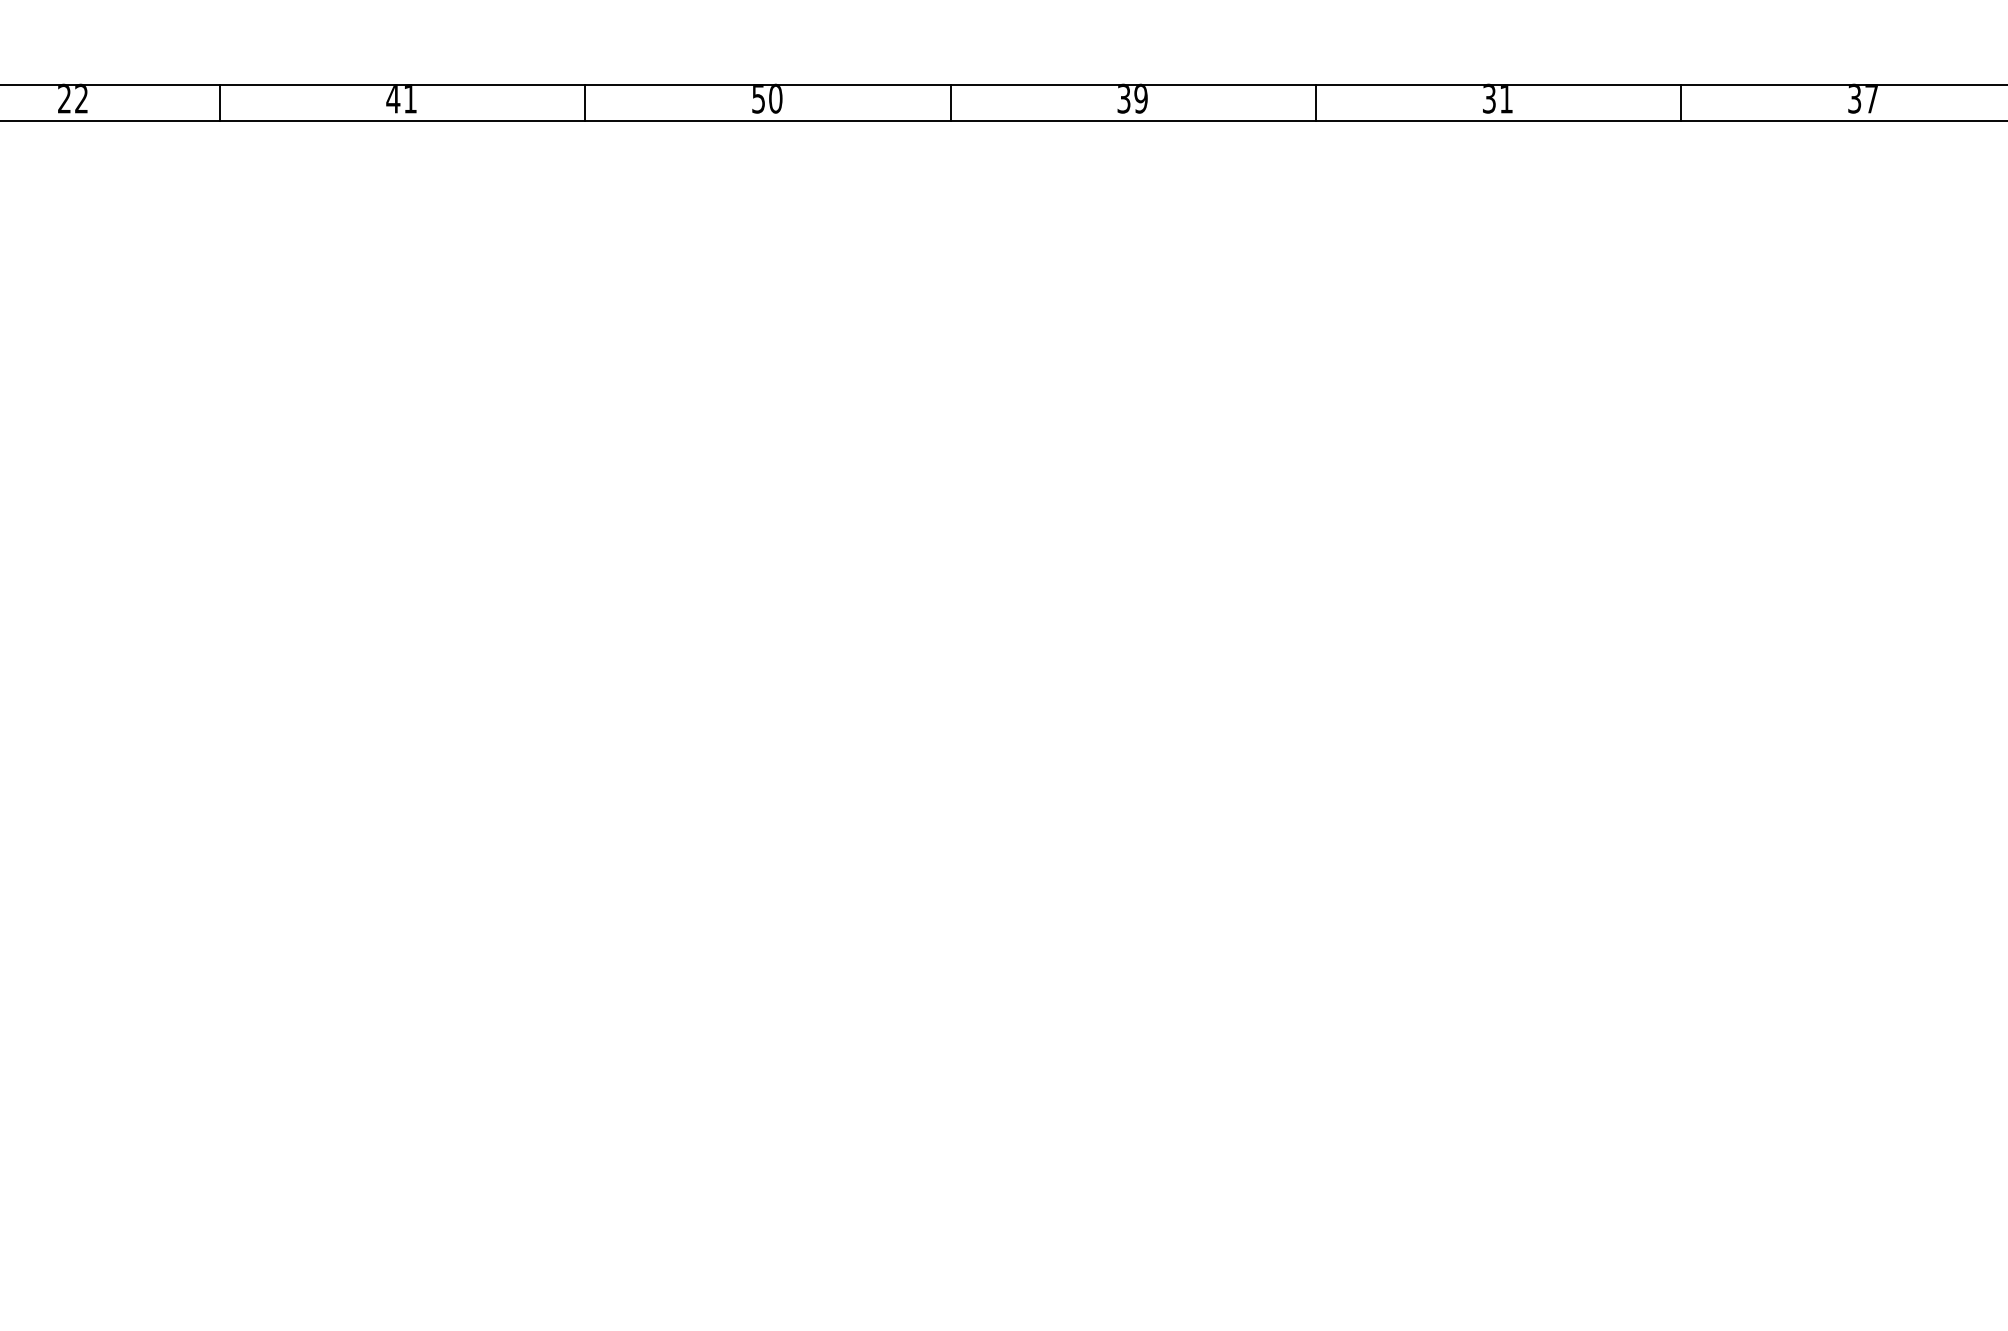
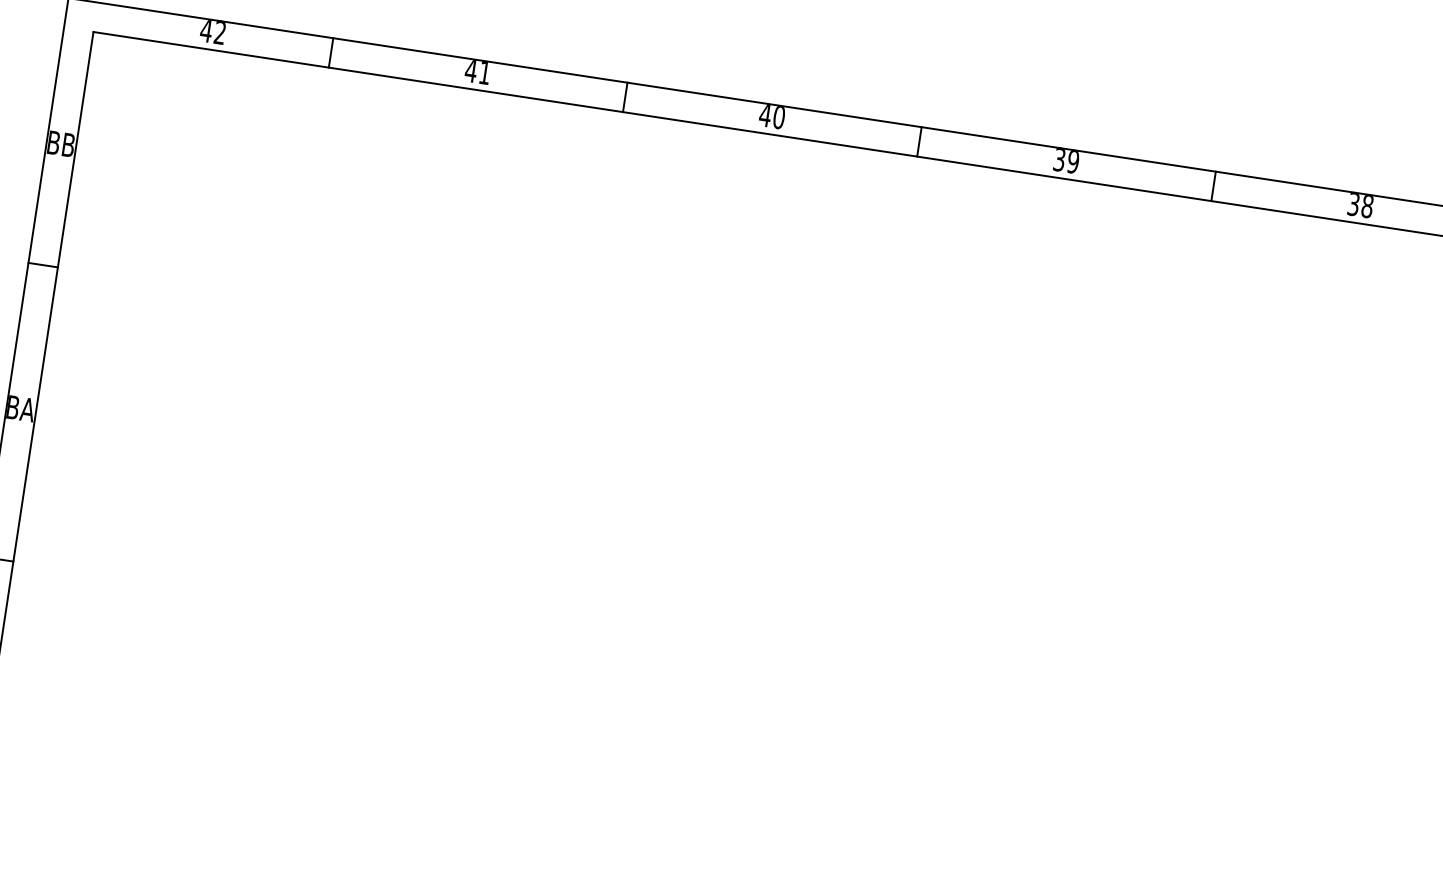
text: (64, 98) -> (206, 30), 22 -> 42
text: (1506, 98) -> (1367, 206), 31 -> 38
text: (758, 99) -> (765, 115), 50 -> 40

